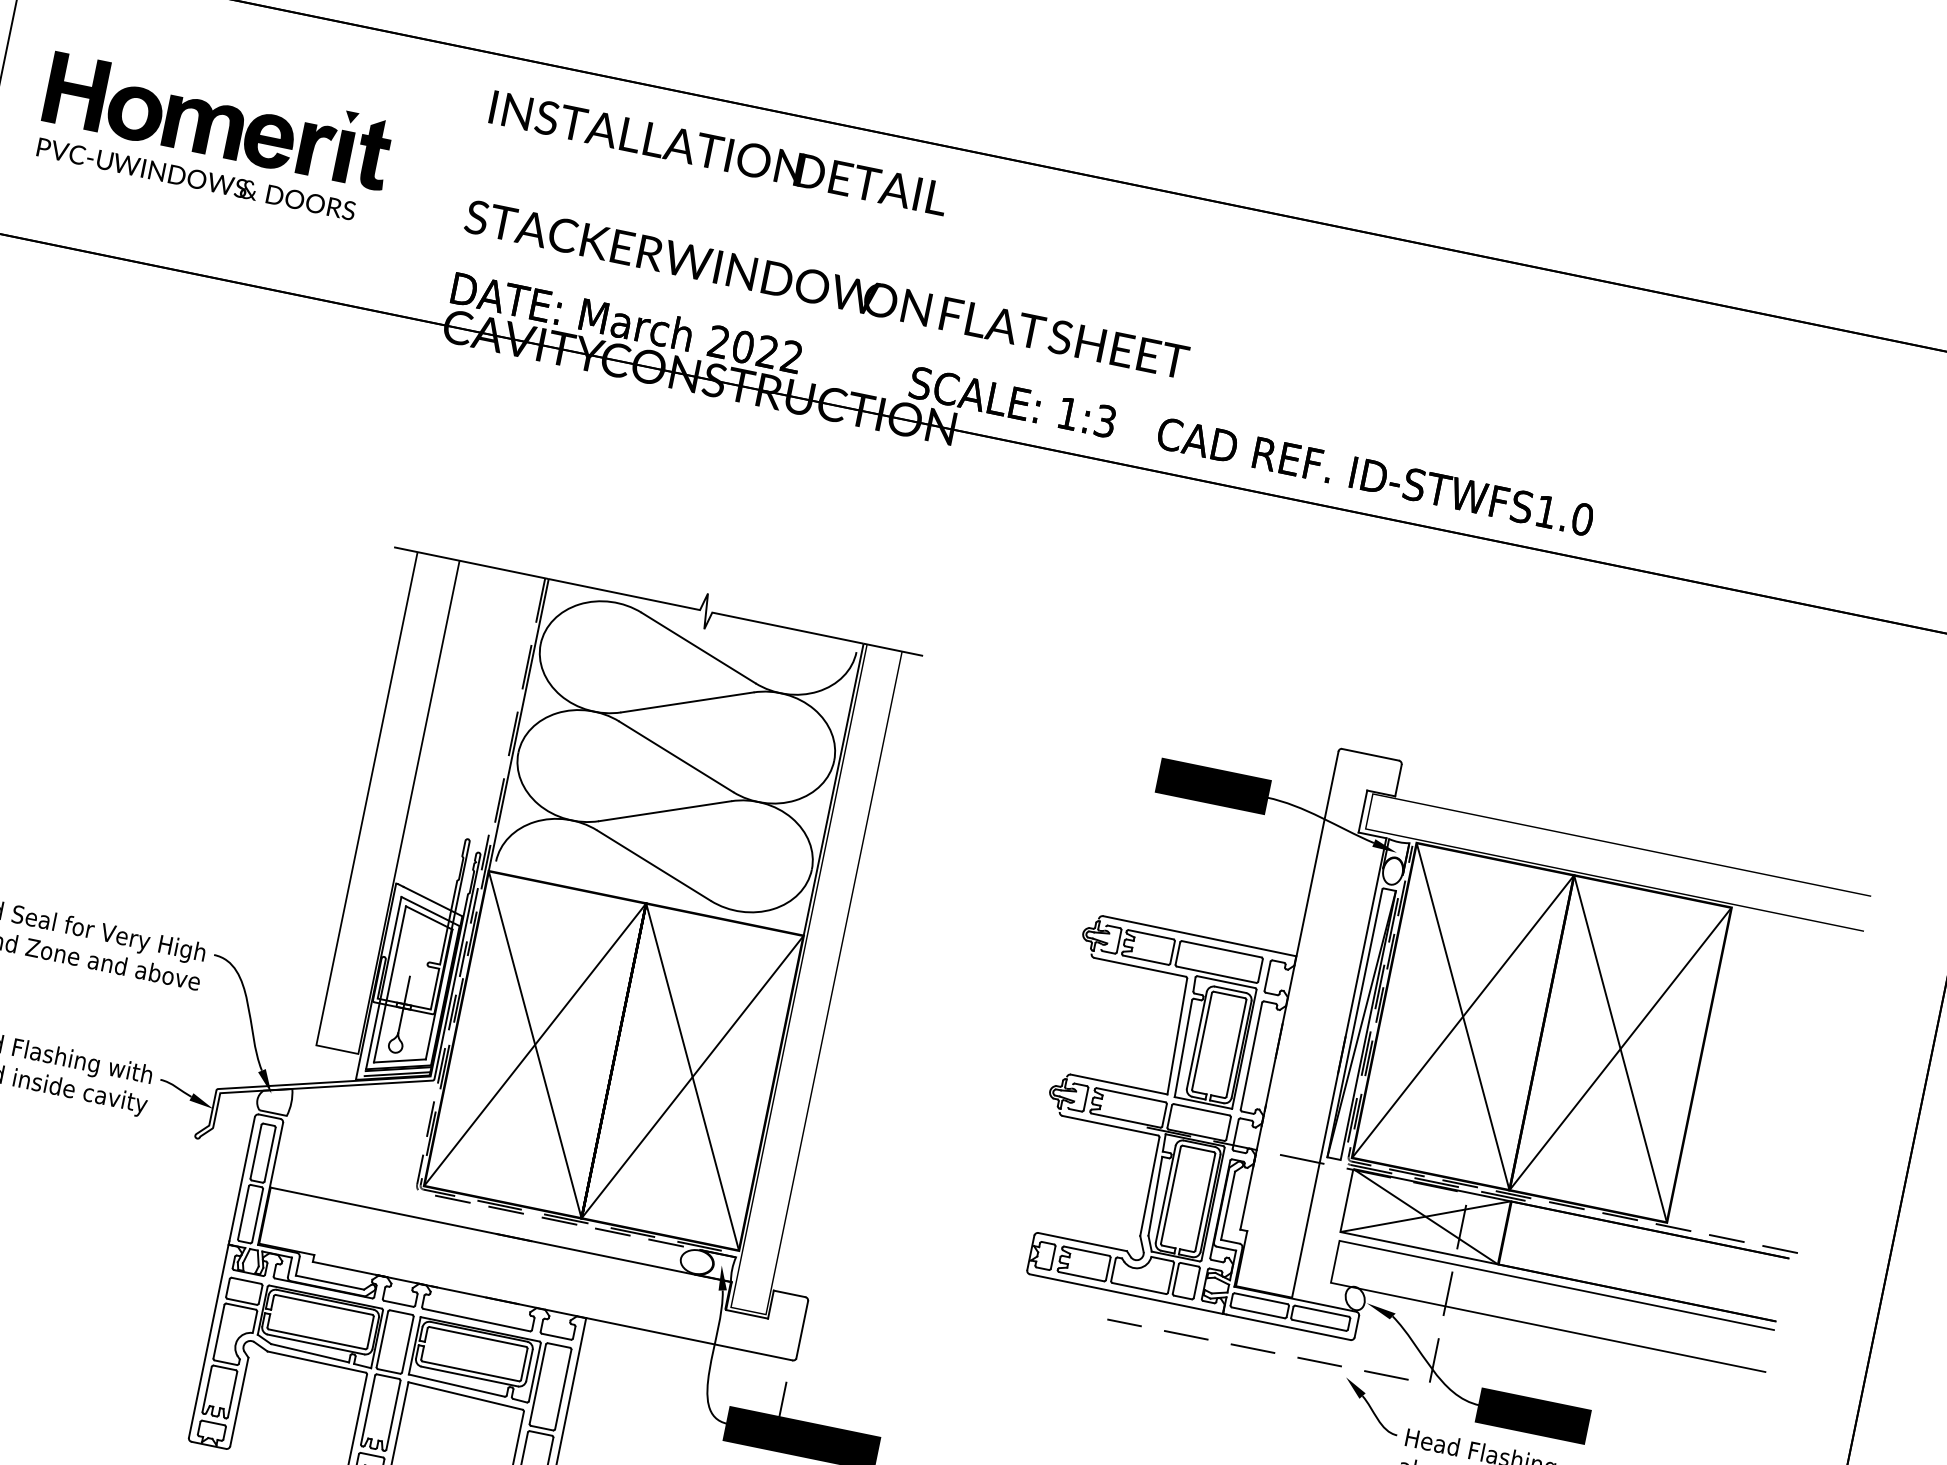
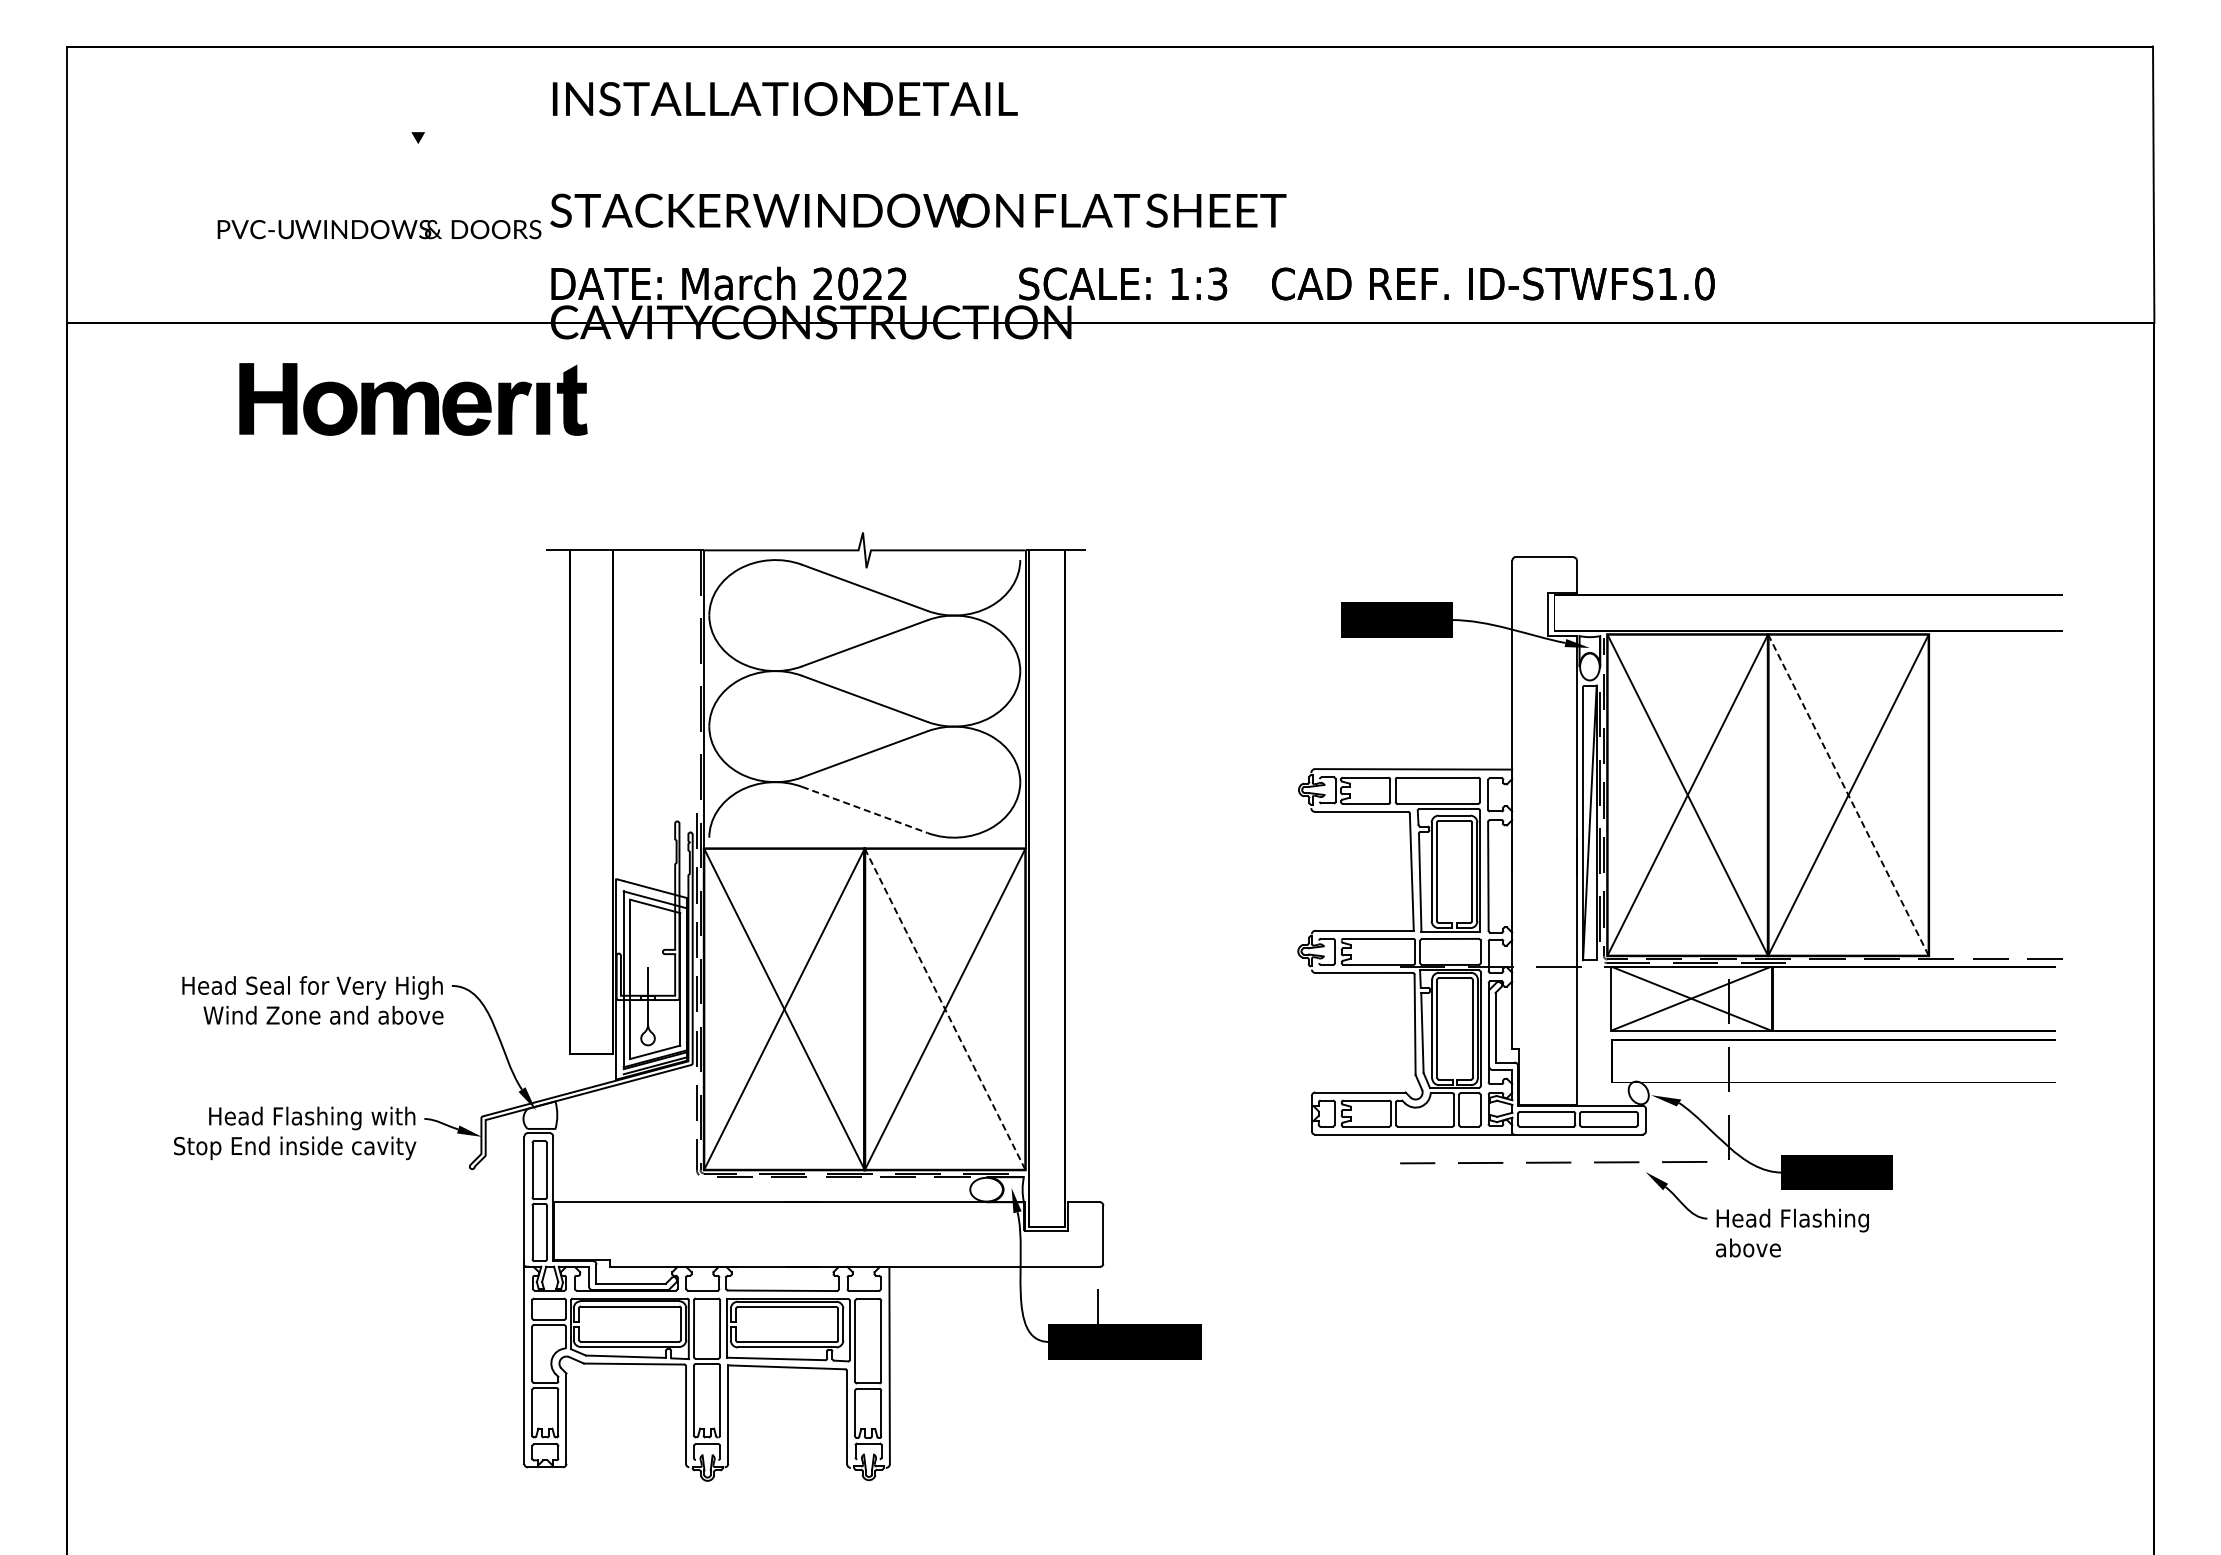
part: (218, 121) -> (413, 399), moved
text: (196, 179) -> (379, 229), moved
line: (653, 865) -> (864, 809), solid -> dashed
line: (1620, 1049) -> (1848, 795), solid -> dashed
line: (692, 1077) -> (945, 1009), solid -> dashed

